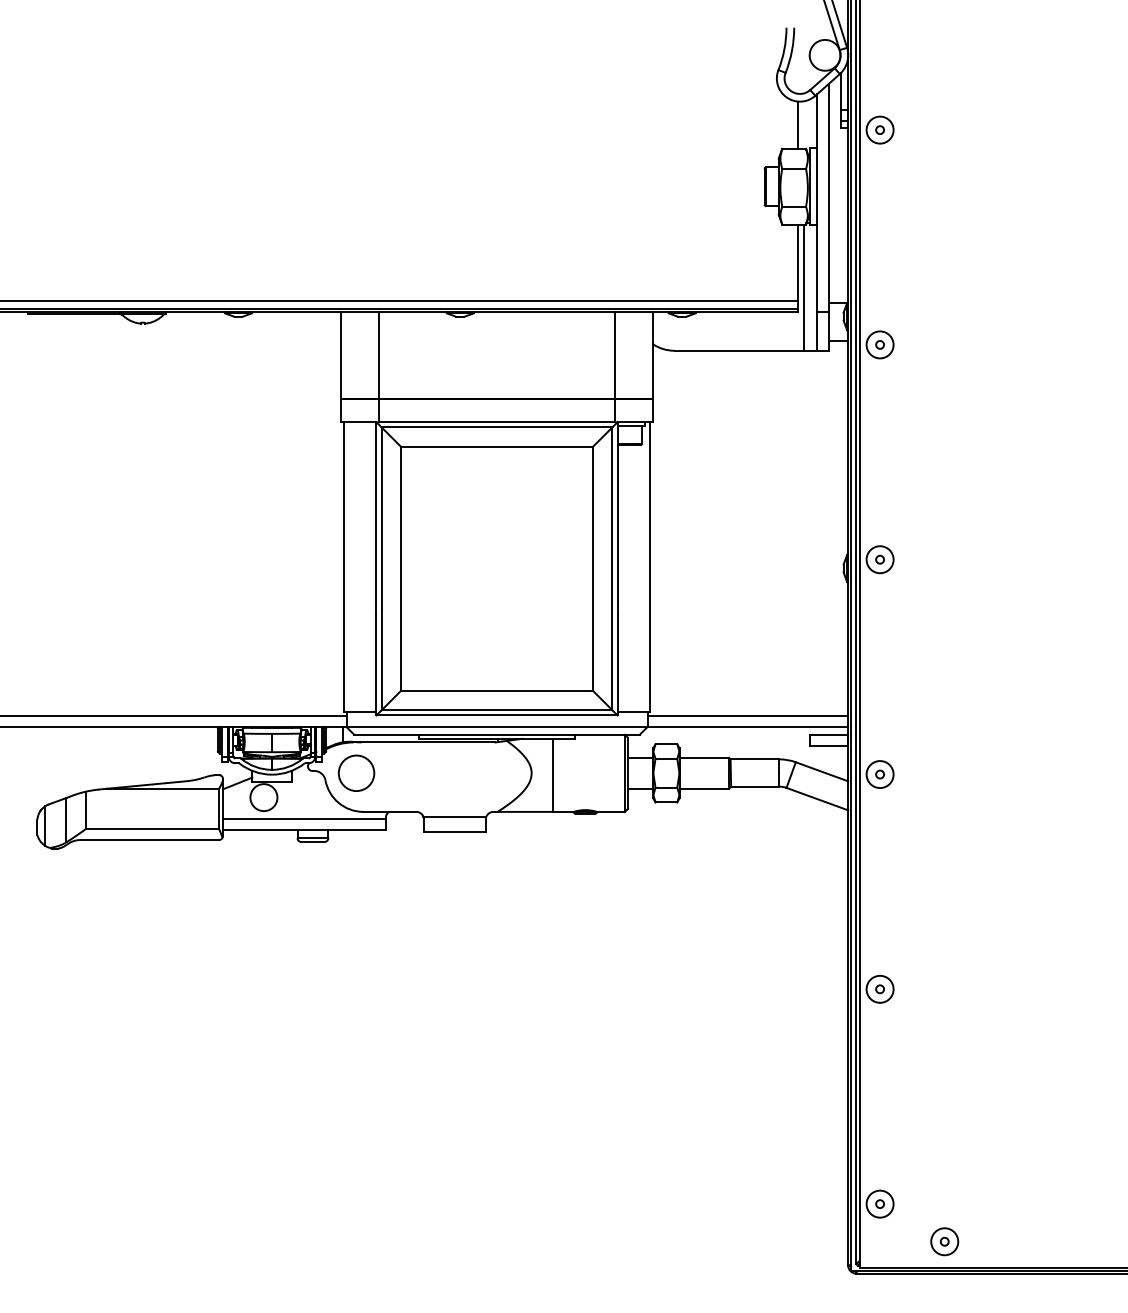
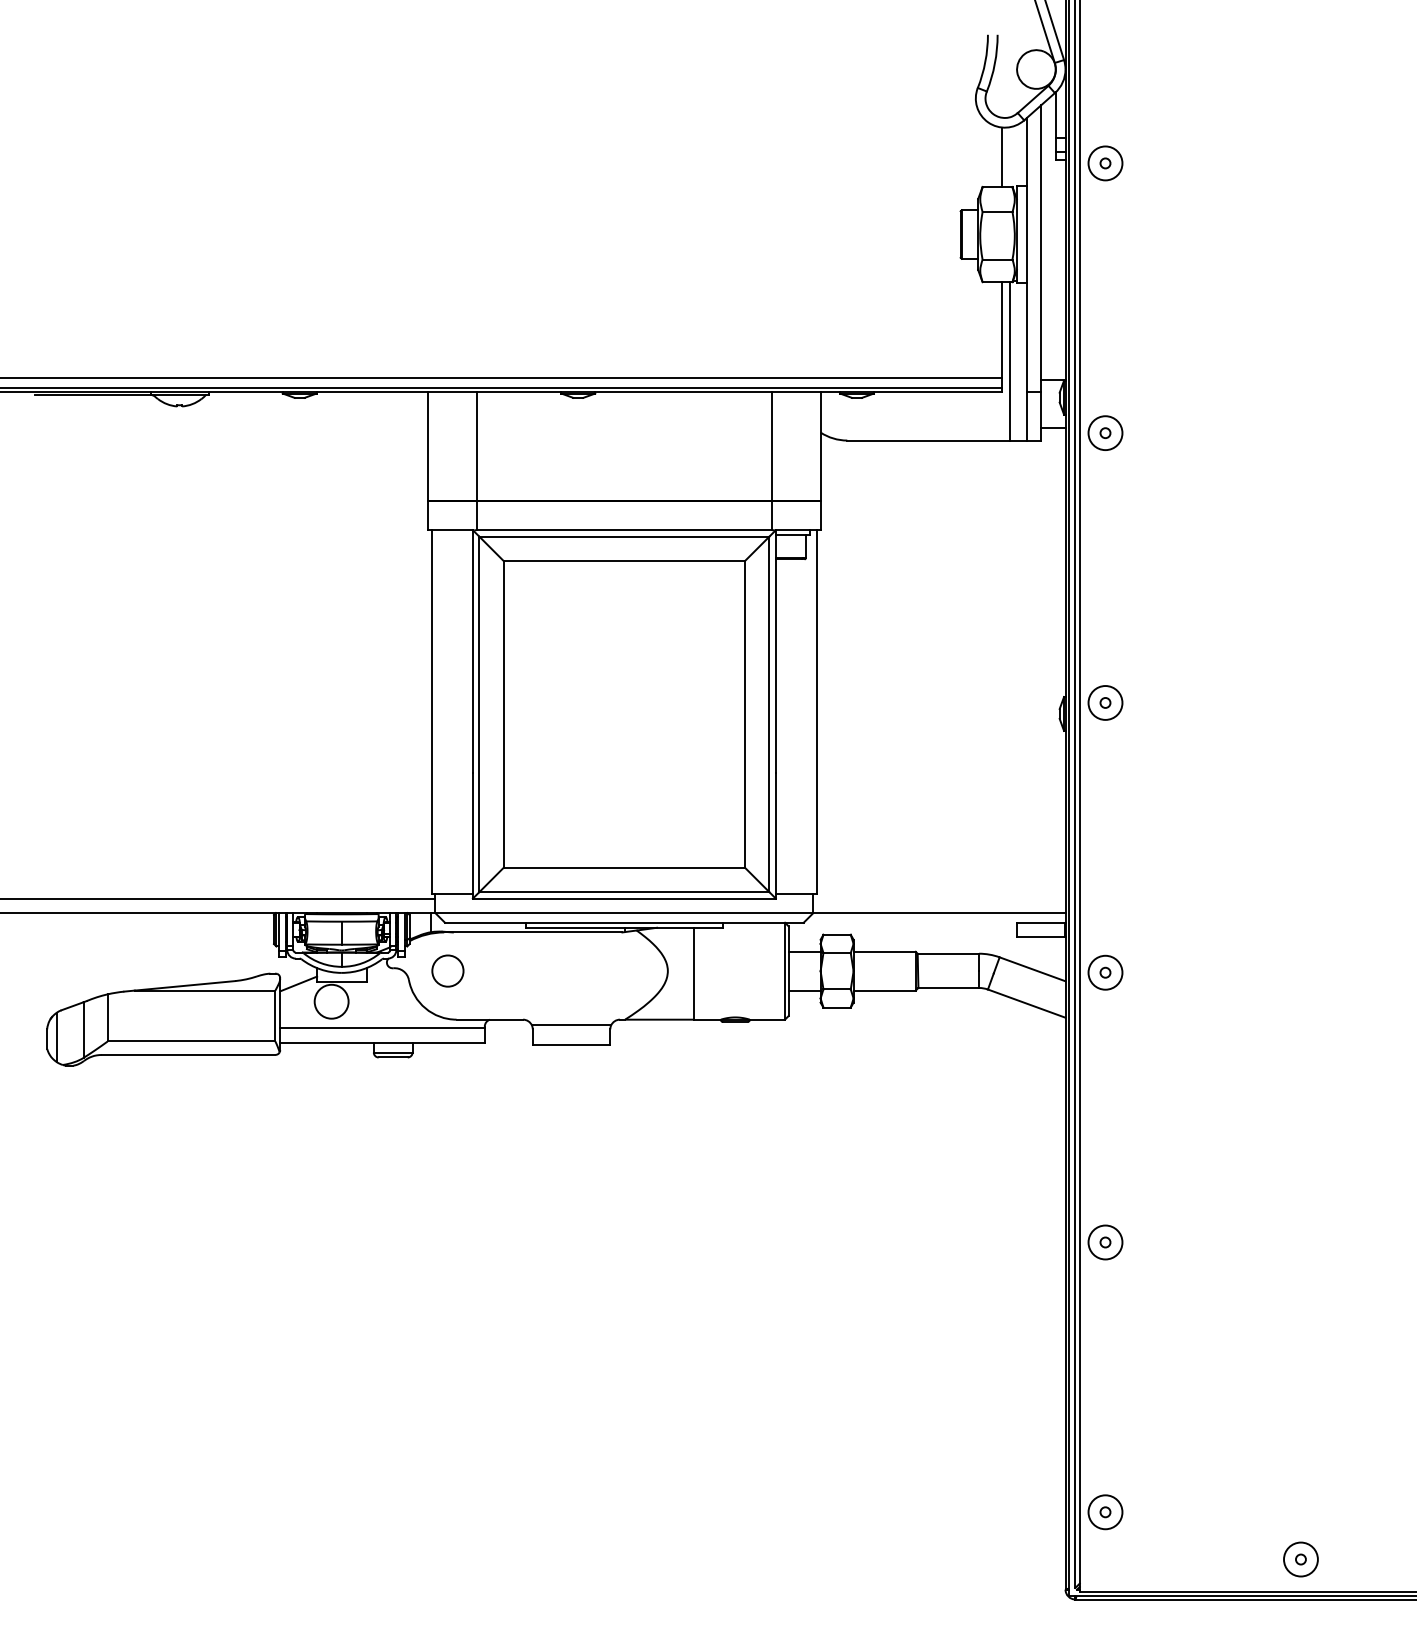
line: (747, 715) -> (938, 898), removed
circle: (356, 772) -> (447, 970), size x0.7
part: (944, 1241) -> (1300, 1559), moved

